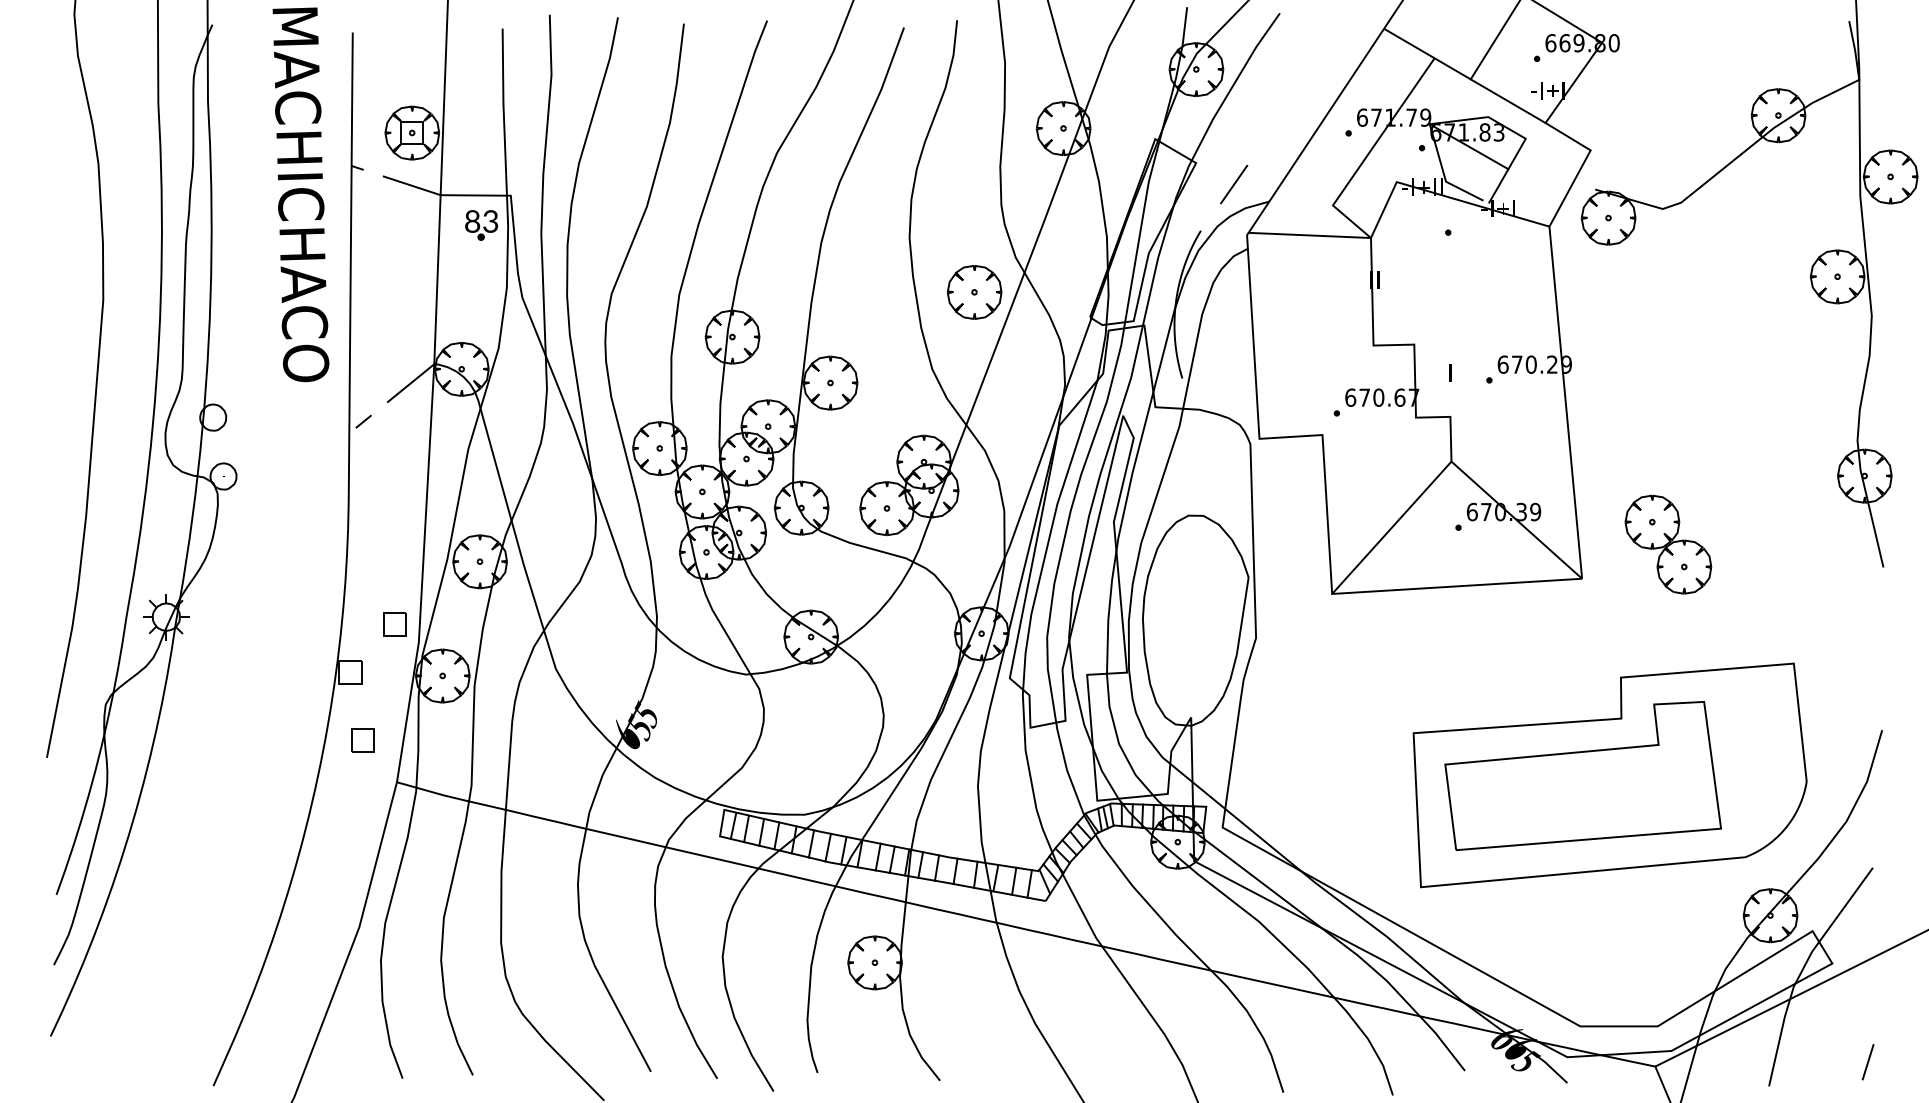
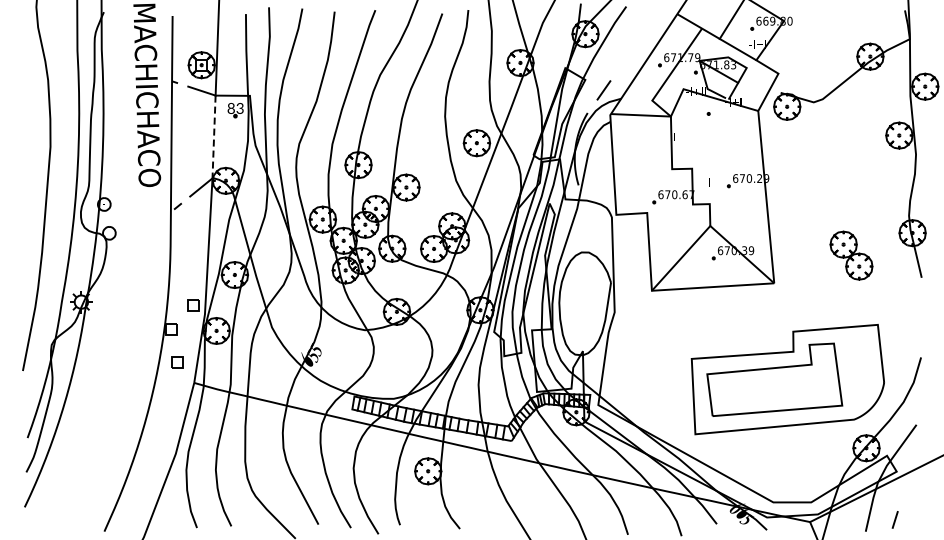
line: (438, 280) -> (214, 137), solid -> dashed
part: (1668, 544) -> (851, 255), moved
line: (1866, 1061) -> (894, 519), moved

